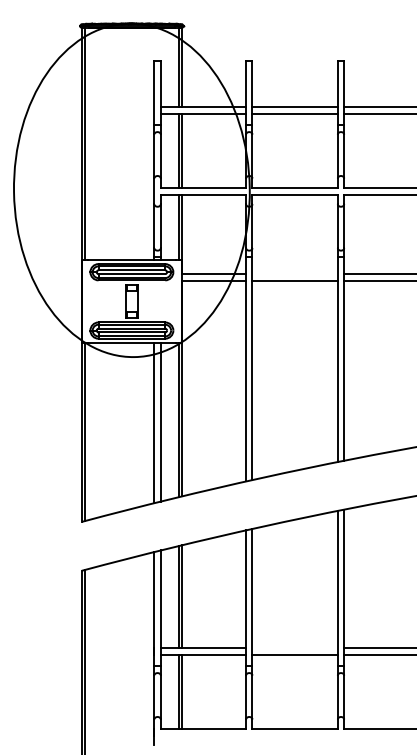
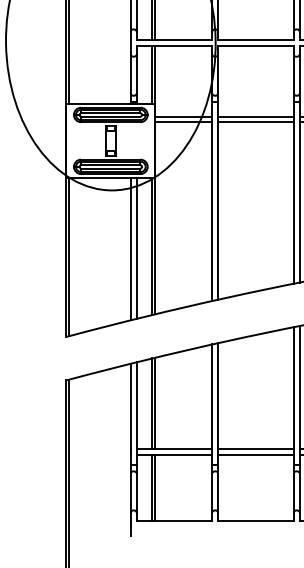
line: (294, 274) -> (255, 116), added
line: (294, 648) -> (255, 449), added

